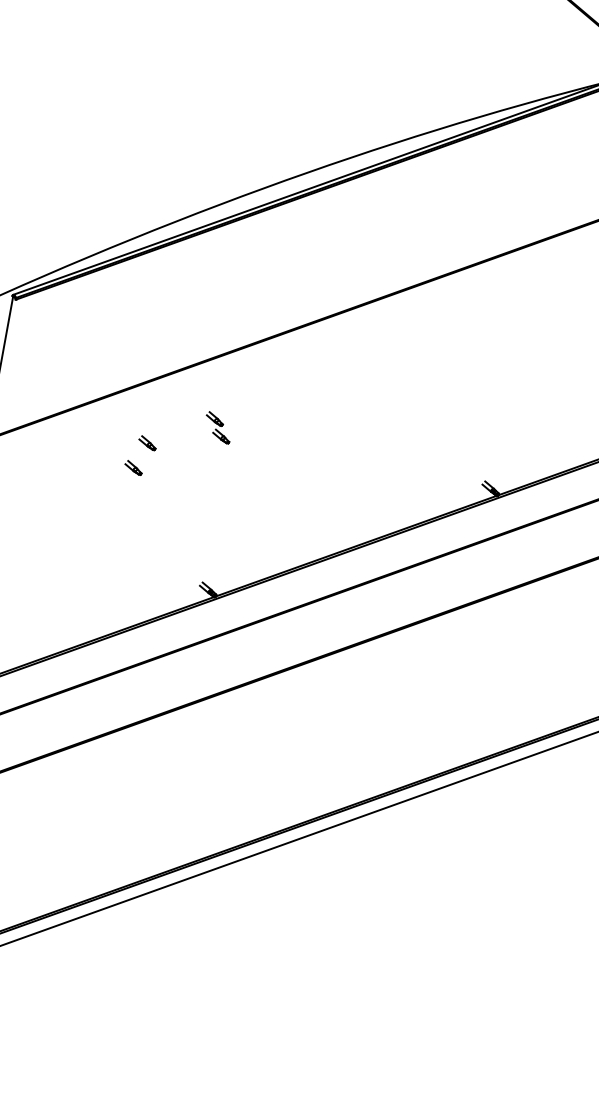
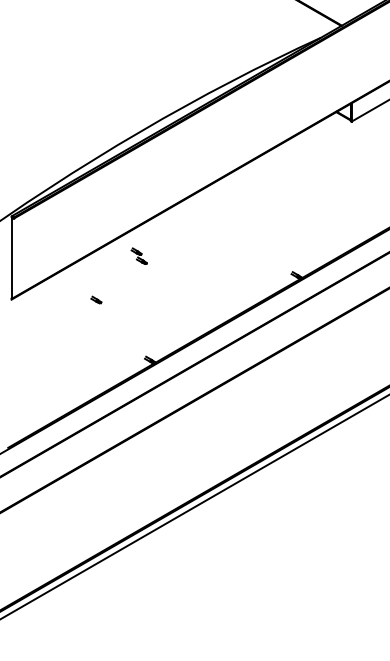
part: (217, 426) -> (138, 255), moved
part: (147, 442) -> (101, 284), removed

